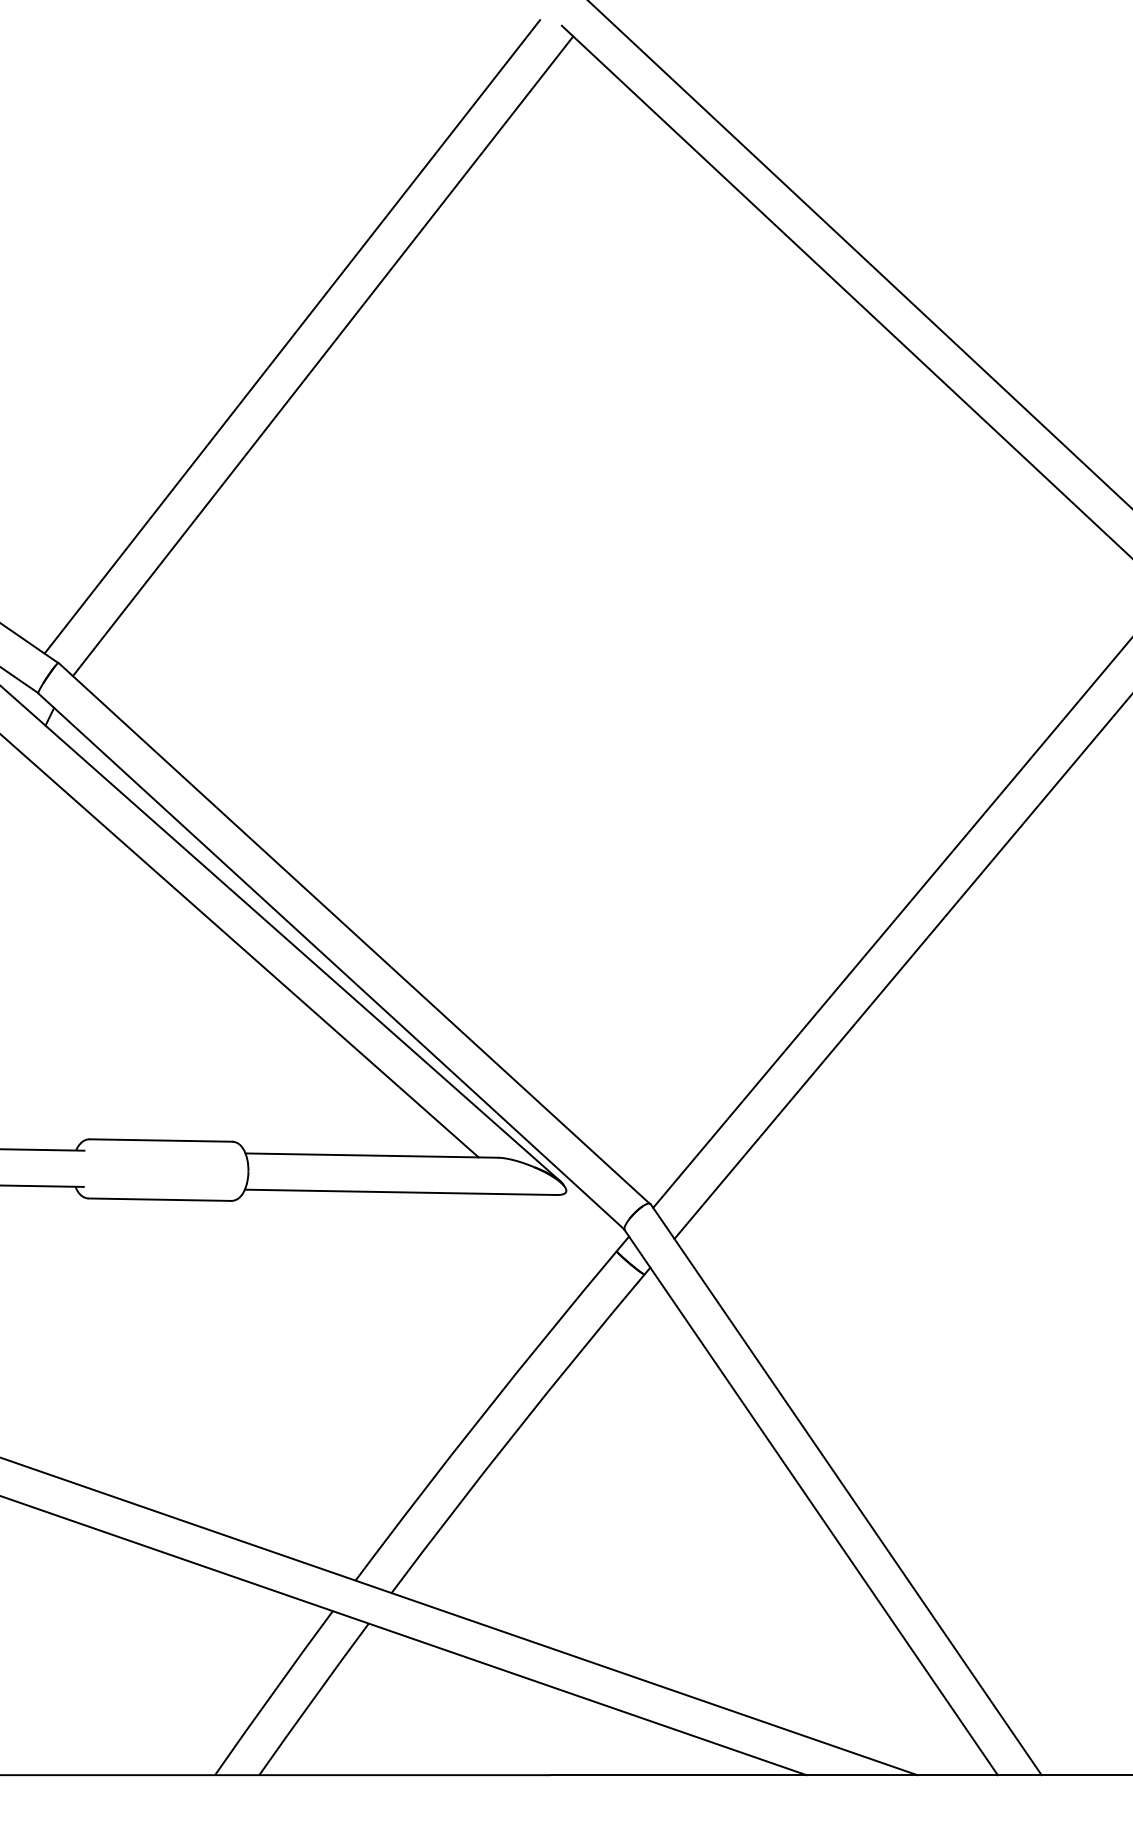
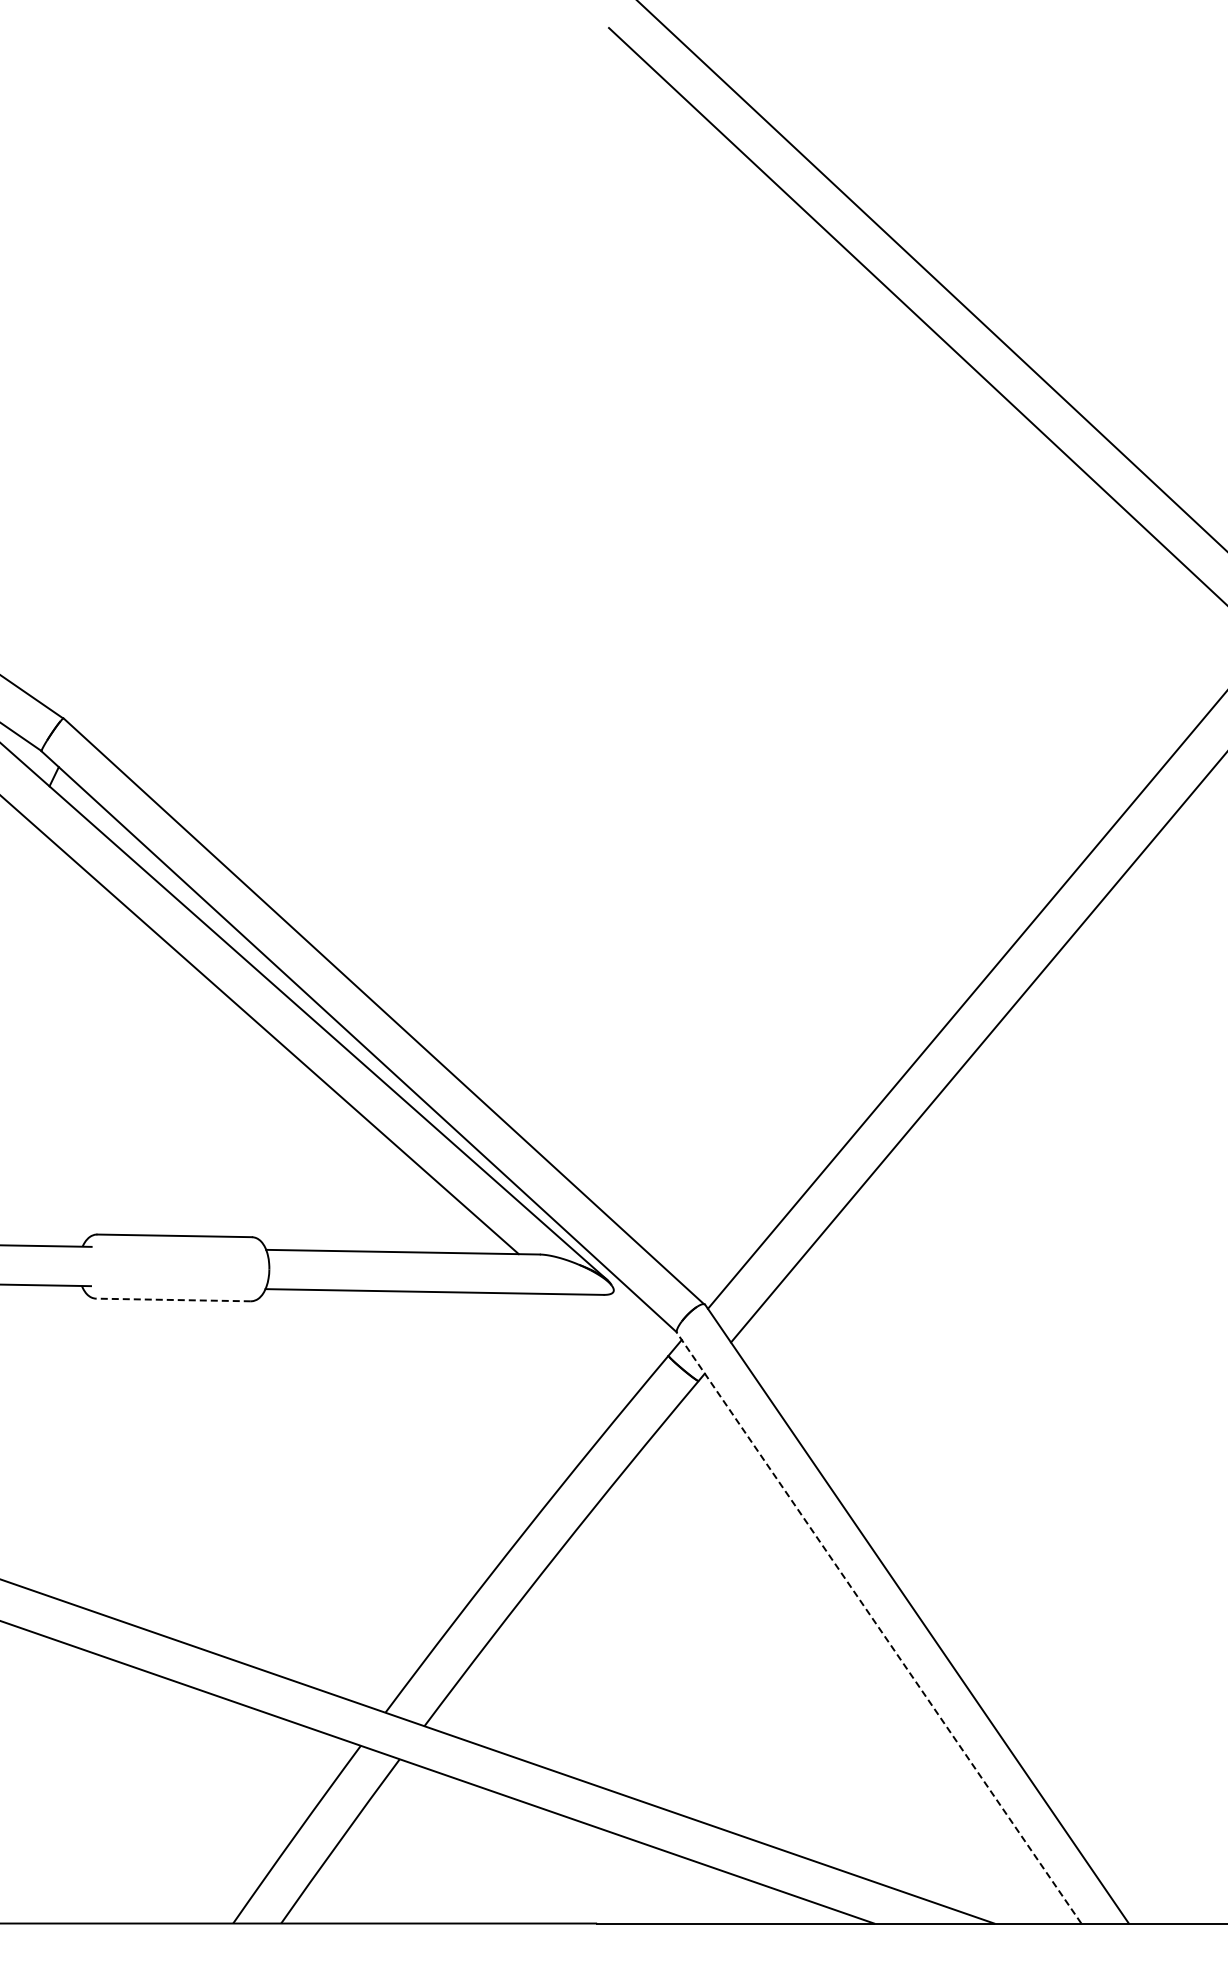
line: (291, 336) -> (316, 364), removed
line: (323, 355) -> (350, 385), removed
line: (159, 1199) -> (173, 1299), solid -> dashed
line: (811, 1502) -> (879, 1628), solid -> dashed

